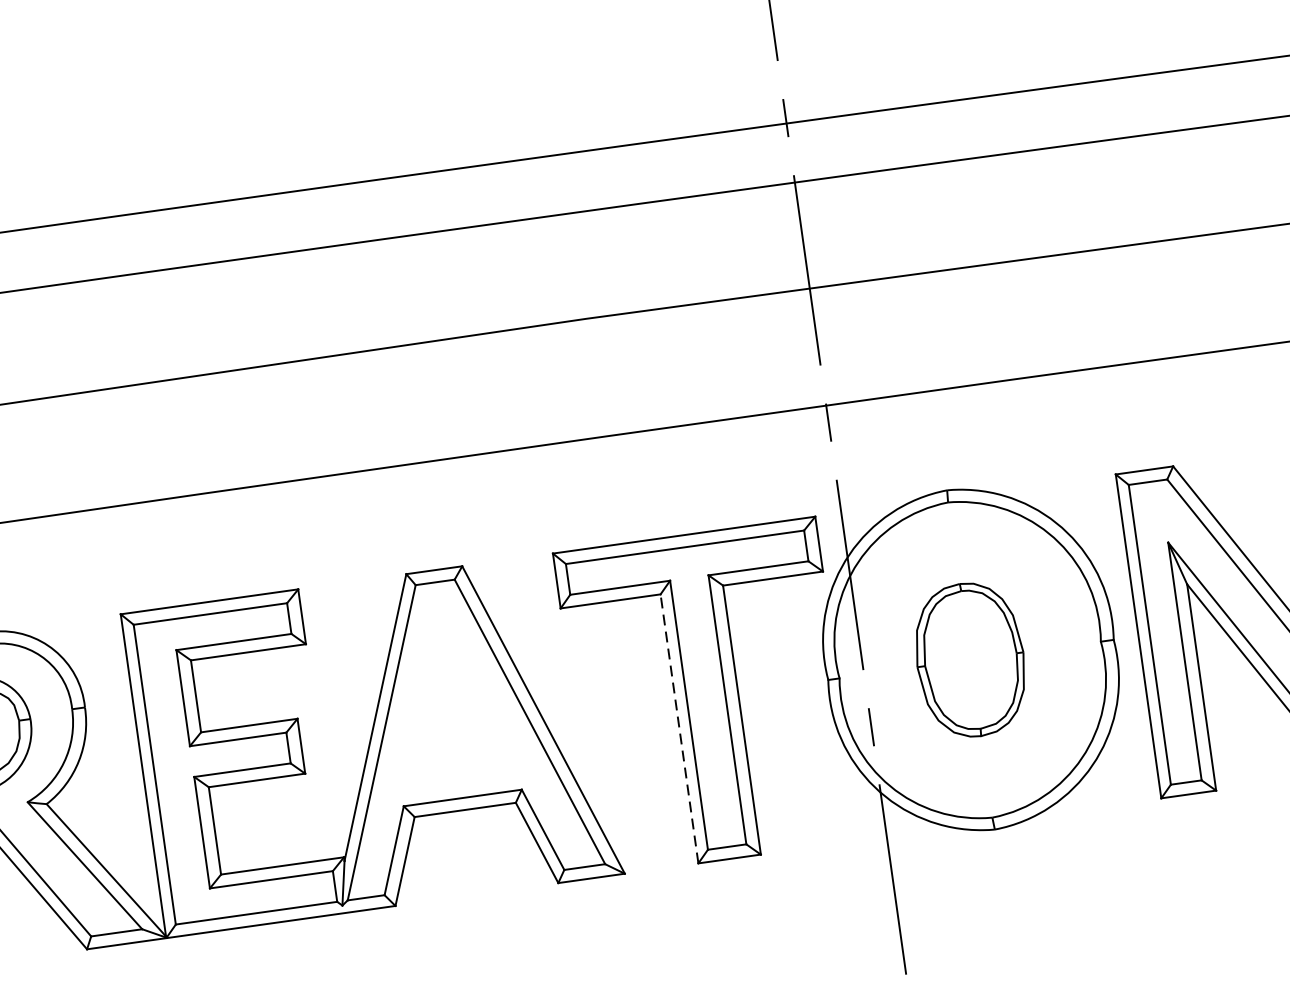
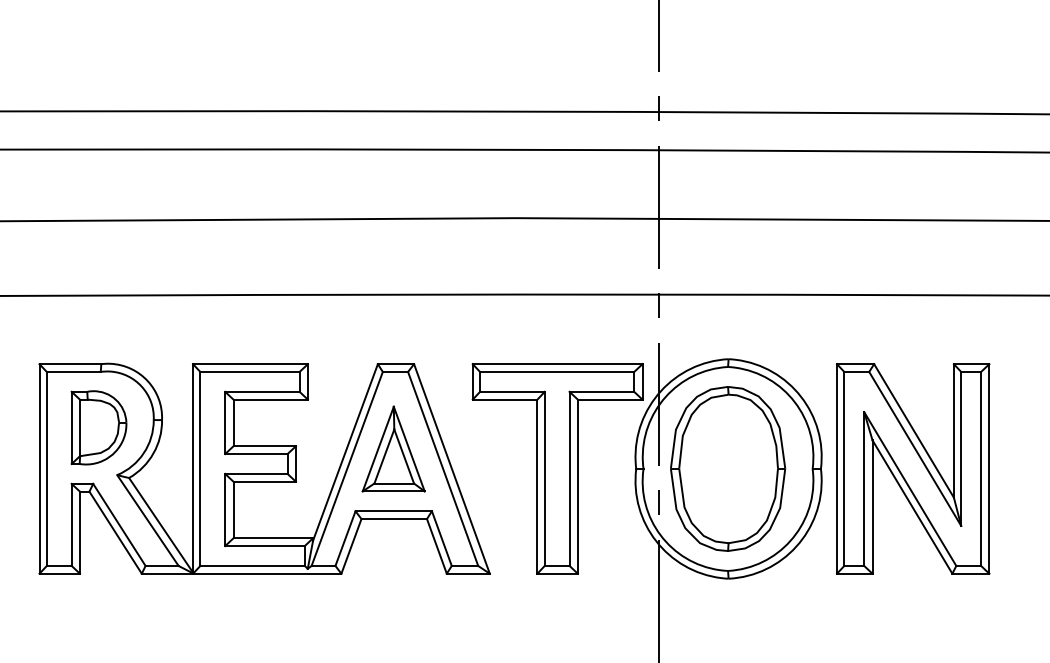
part: (970, 659) -> (728, 468), size x1.67
part: (448, 701) -> (393, 448), added
line: (679, 728) -> (537, 486), dashed -> solid

